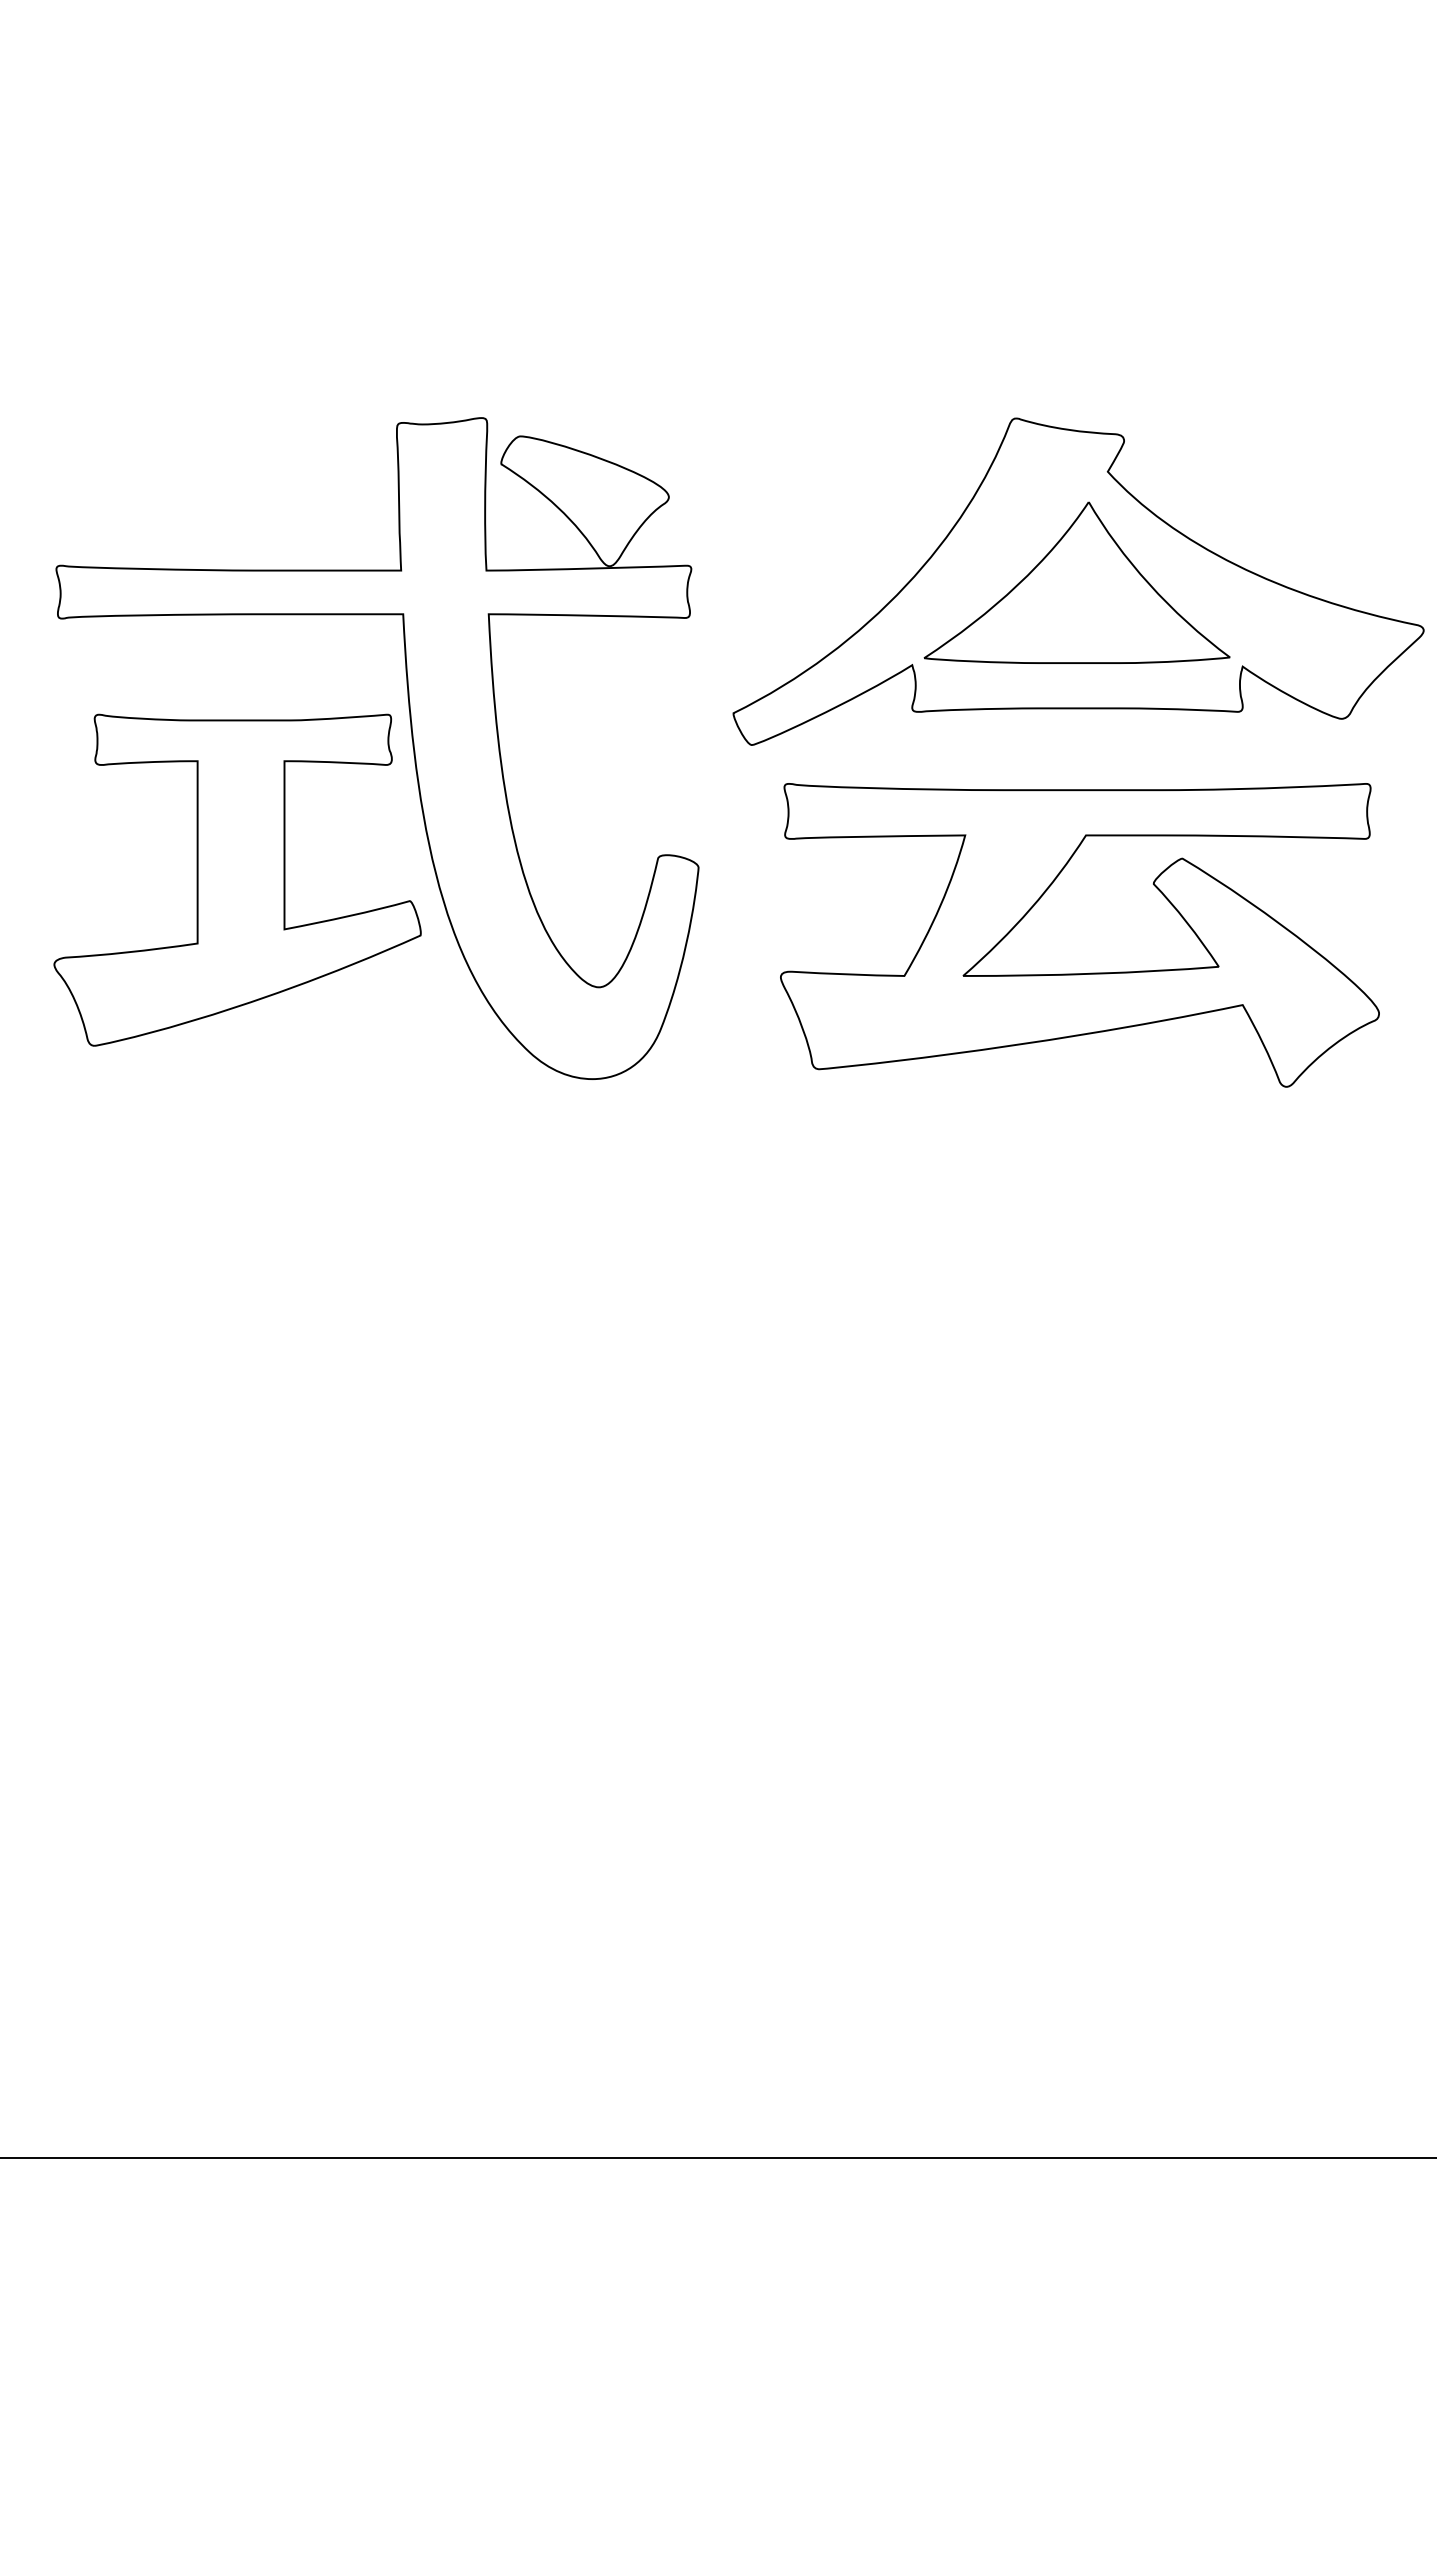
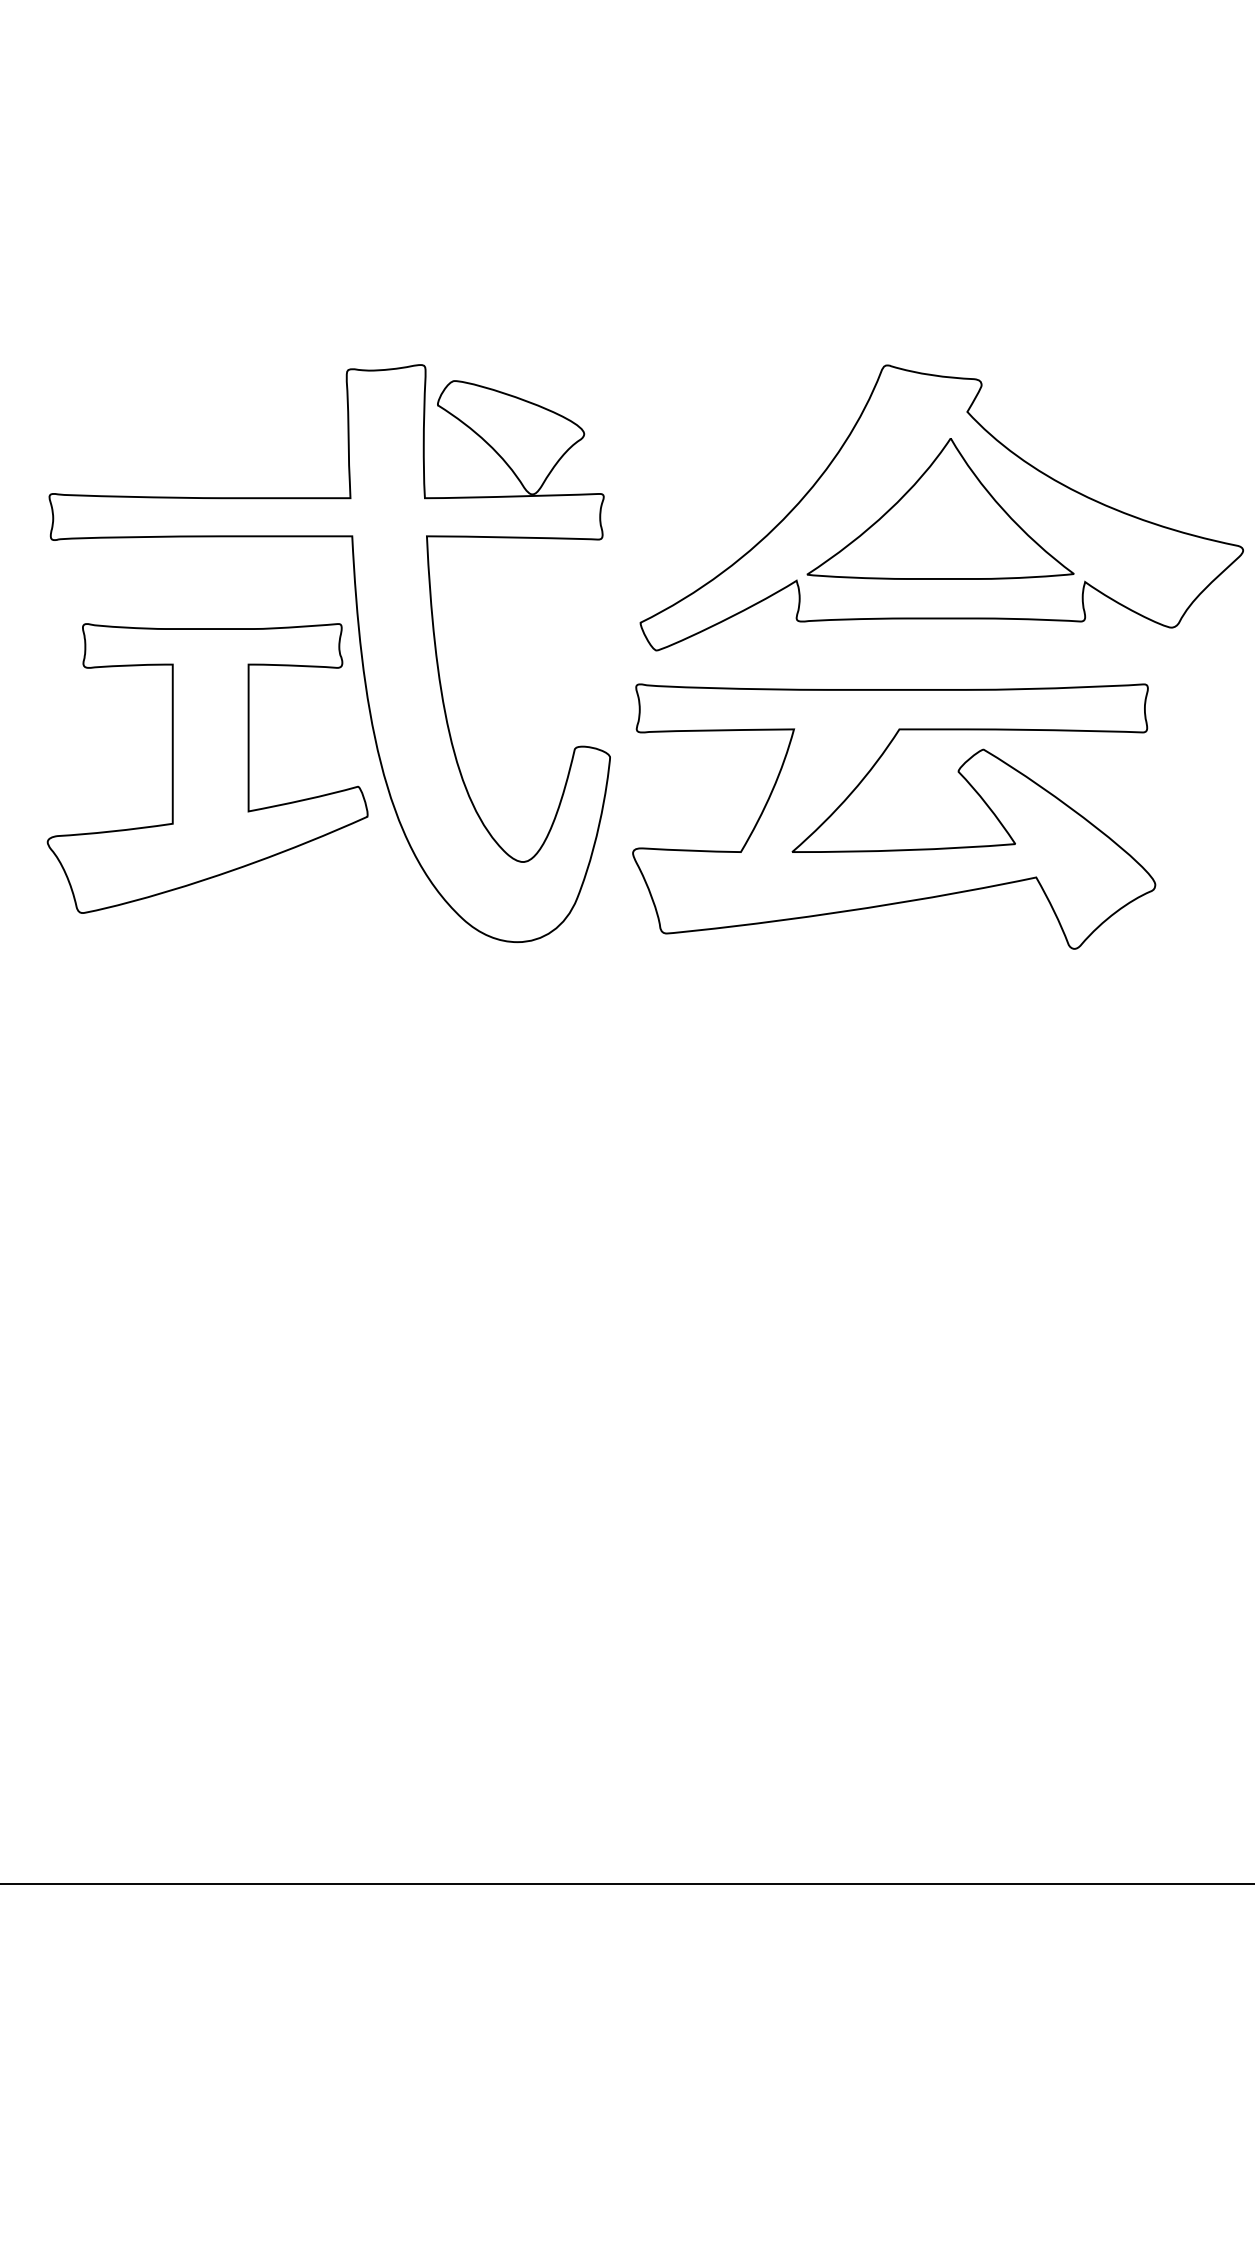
part: (1079, 973) -> (893, 849), moved

